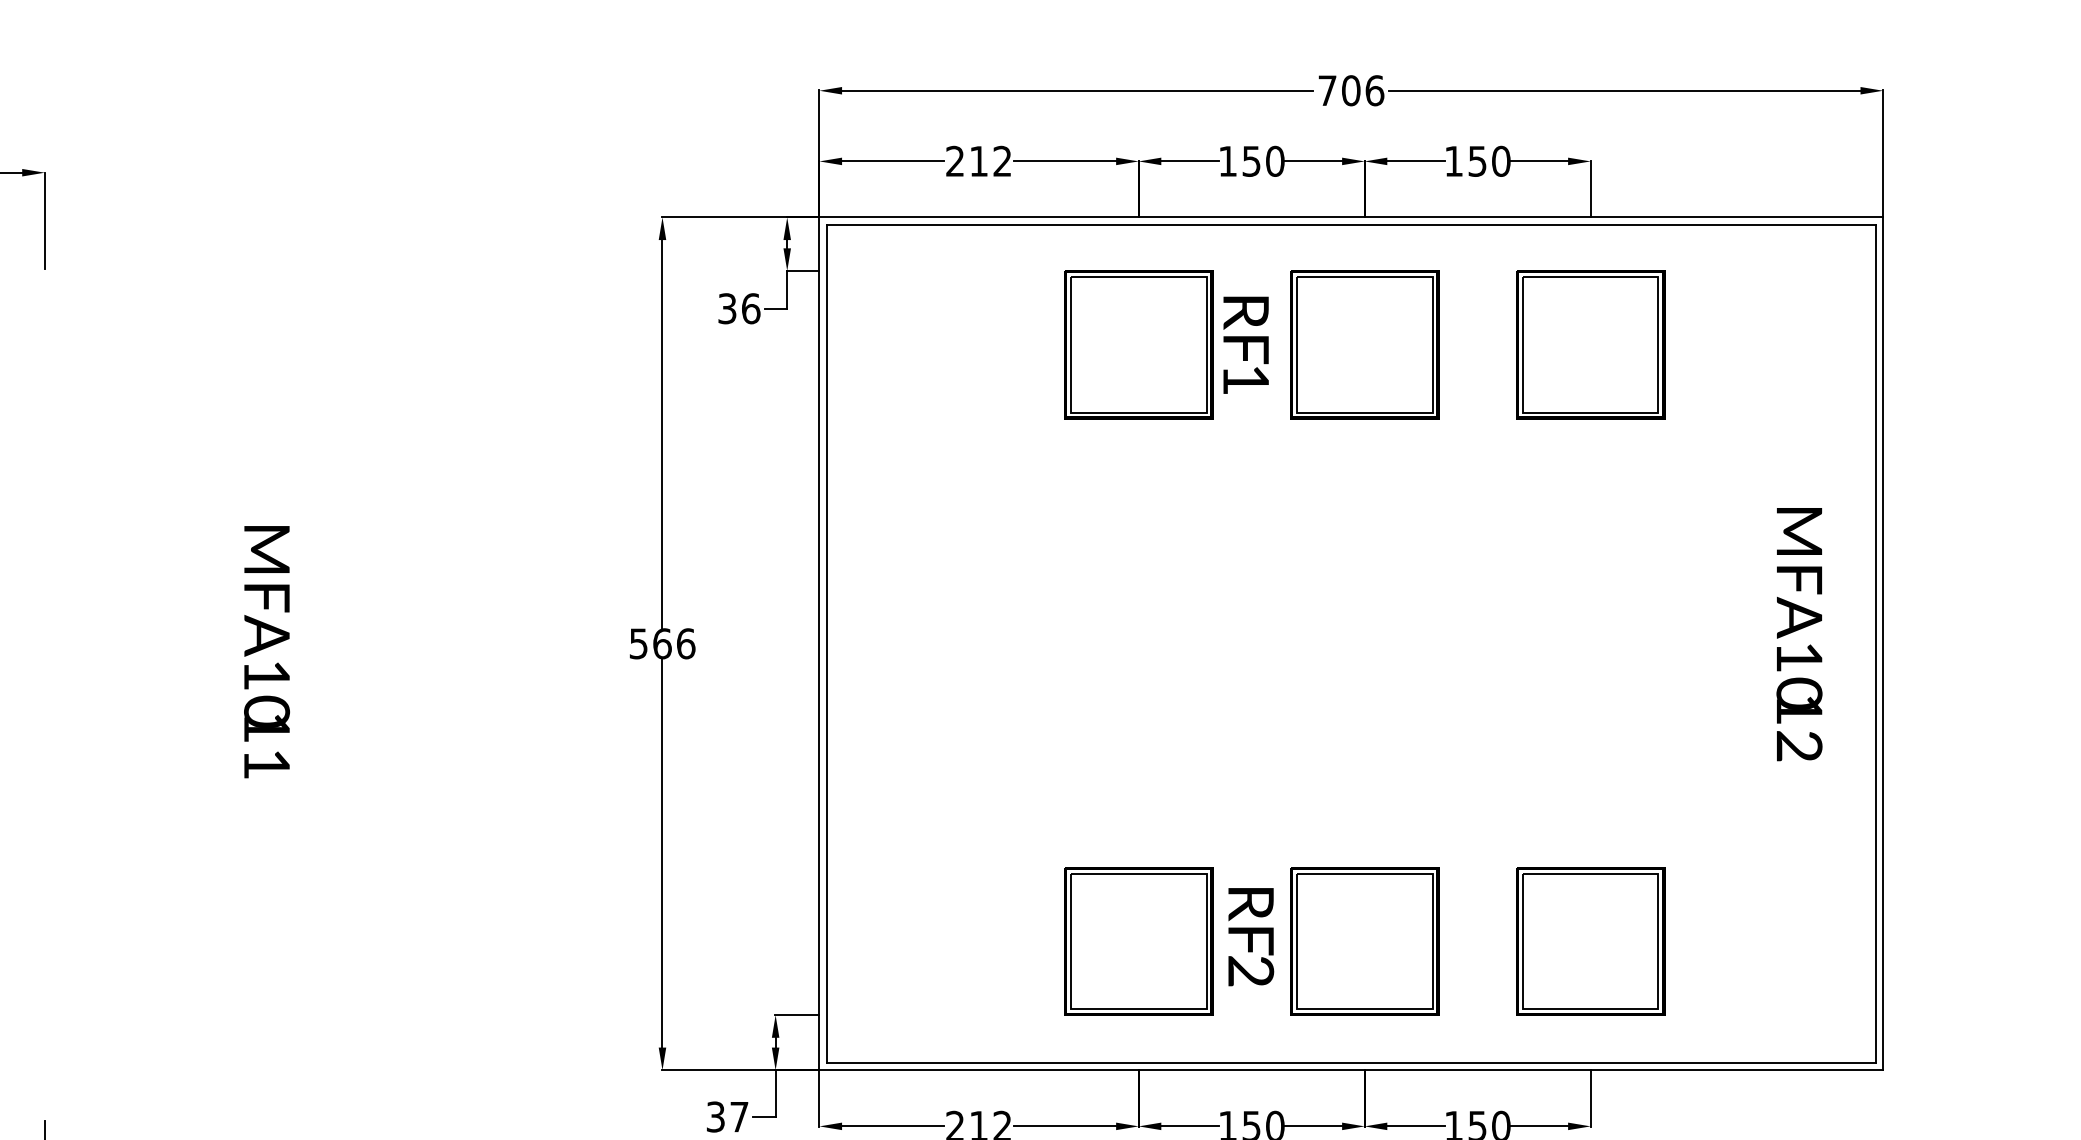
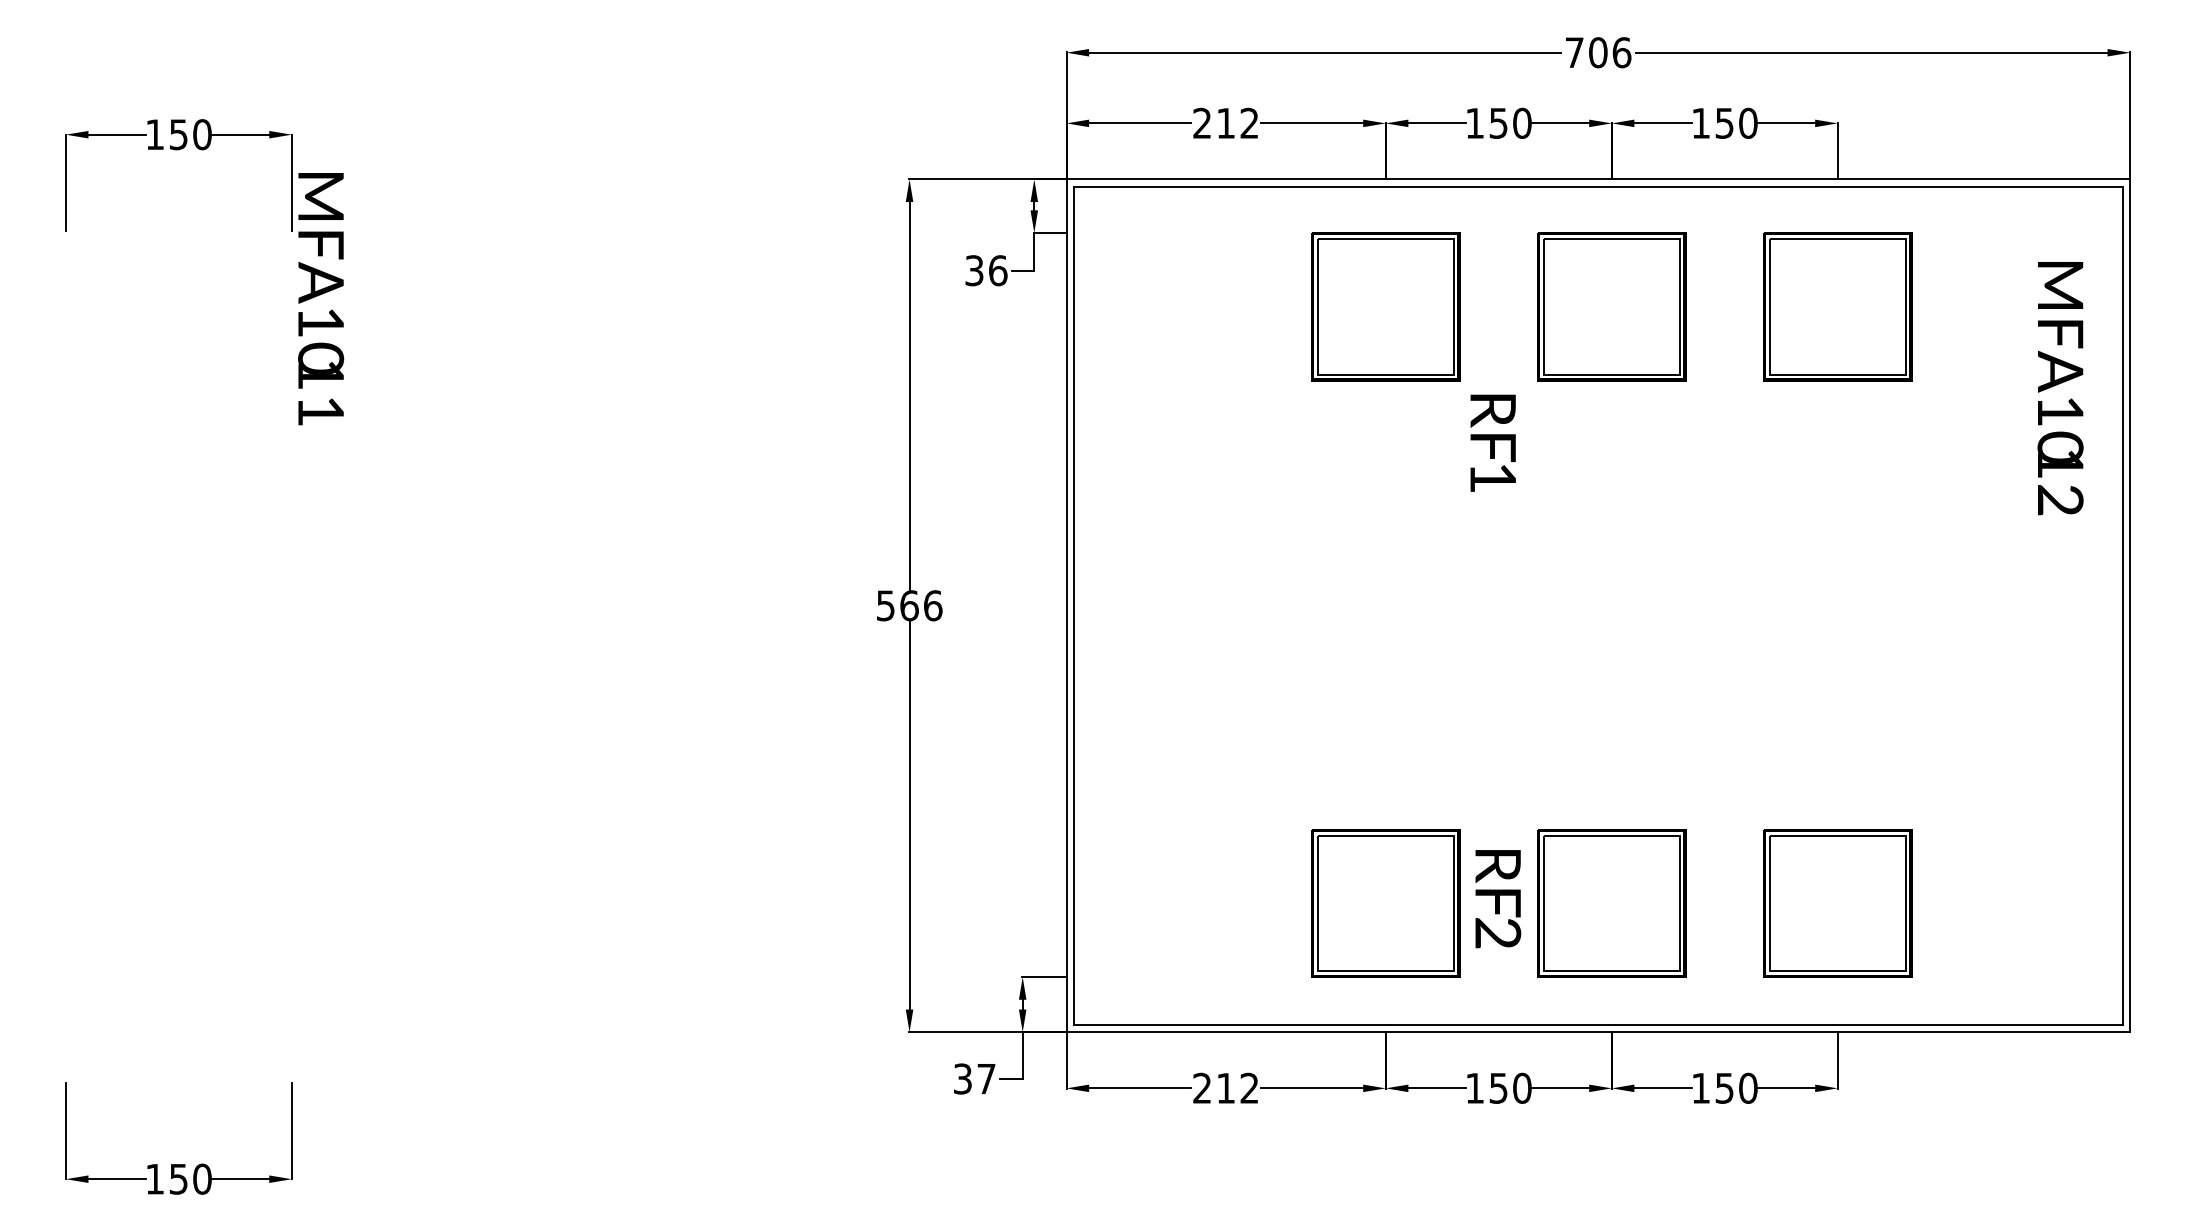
text: (1245, 344) -> (1492, 442), moved
text: (1799, 634) -> (2060, 388), moved
text: (267, 652) -> (321, 299), moved

